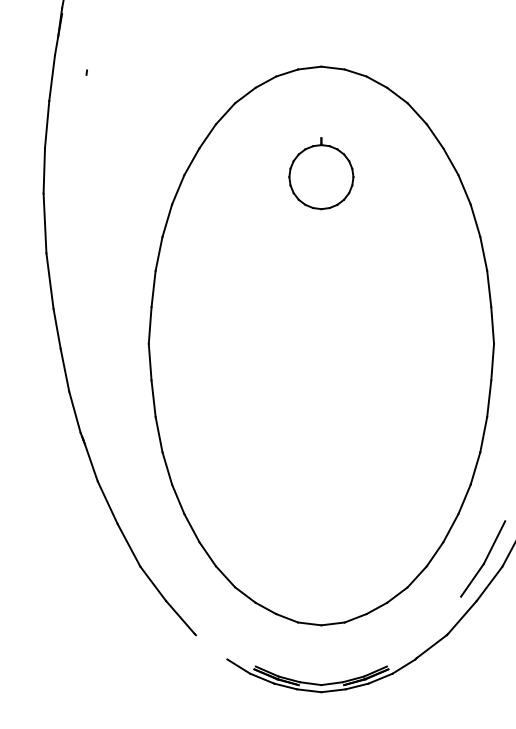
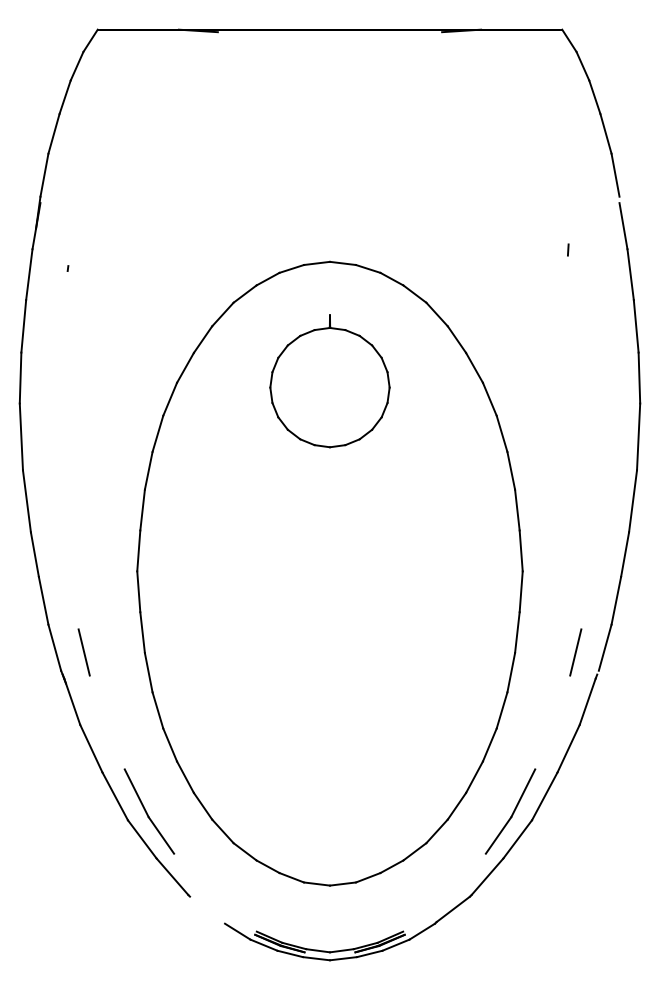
part: (320, 173) -> (329, 381), size x1.67
line: (100, 416) -> (83, 652), added
part: (159, 558) -> (149, 811), added

